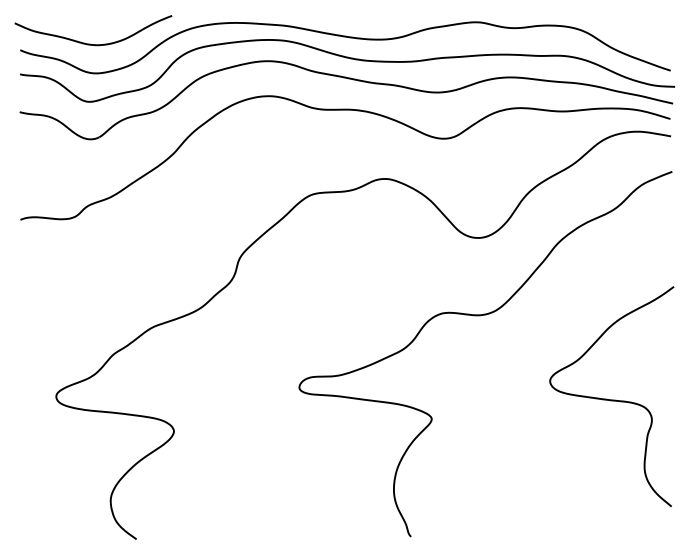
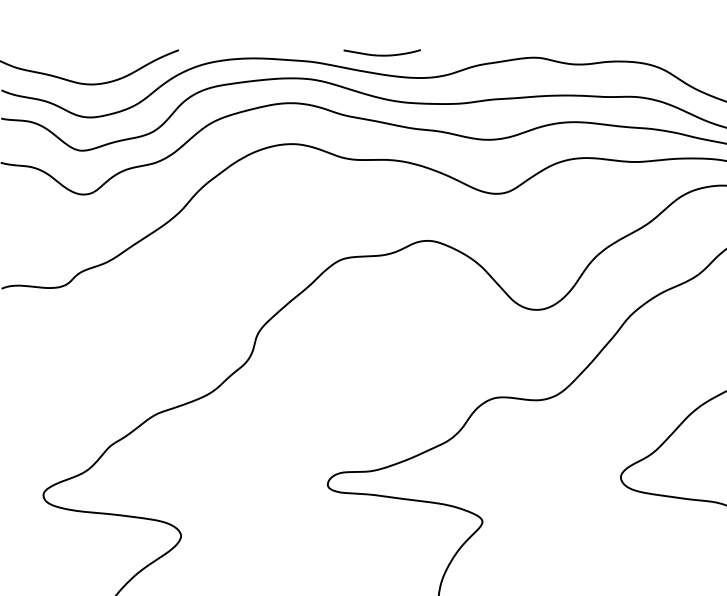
curve: (346, 19) -> (382, 54), added

